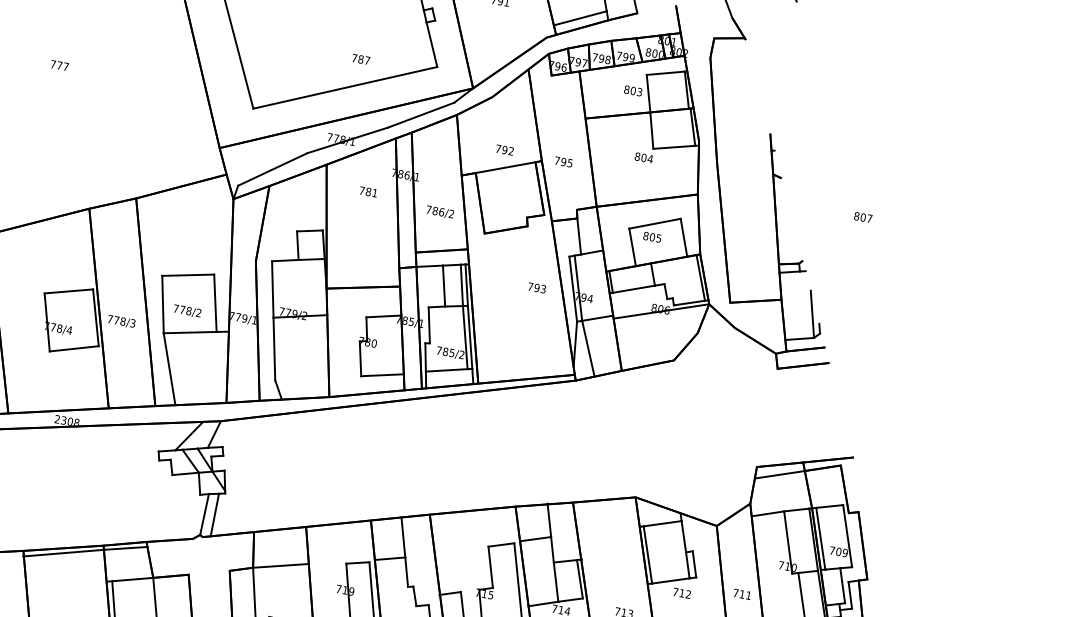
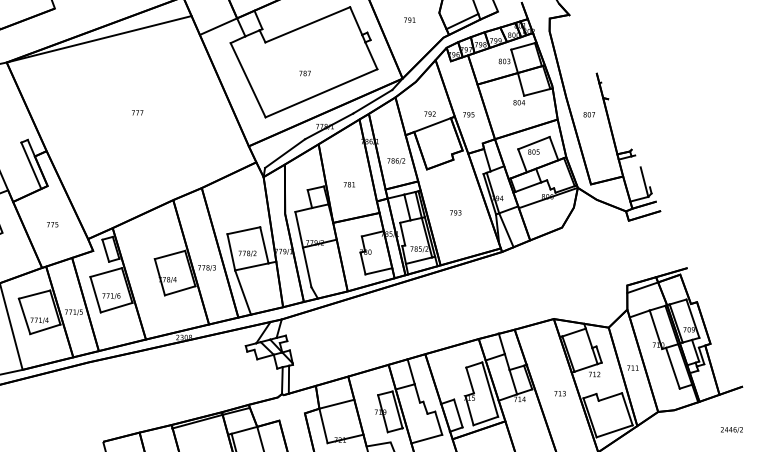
text: (360, 59) -> (304, 73), moved
text: (367, 191) -> (348, 184), moved
text: (861, 216) -> (588, 114), moved
text: (536, 287) -> (455, 212), moved

